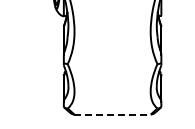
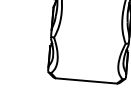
line: (113, 114) -> (87, 80), dashed -> solid

